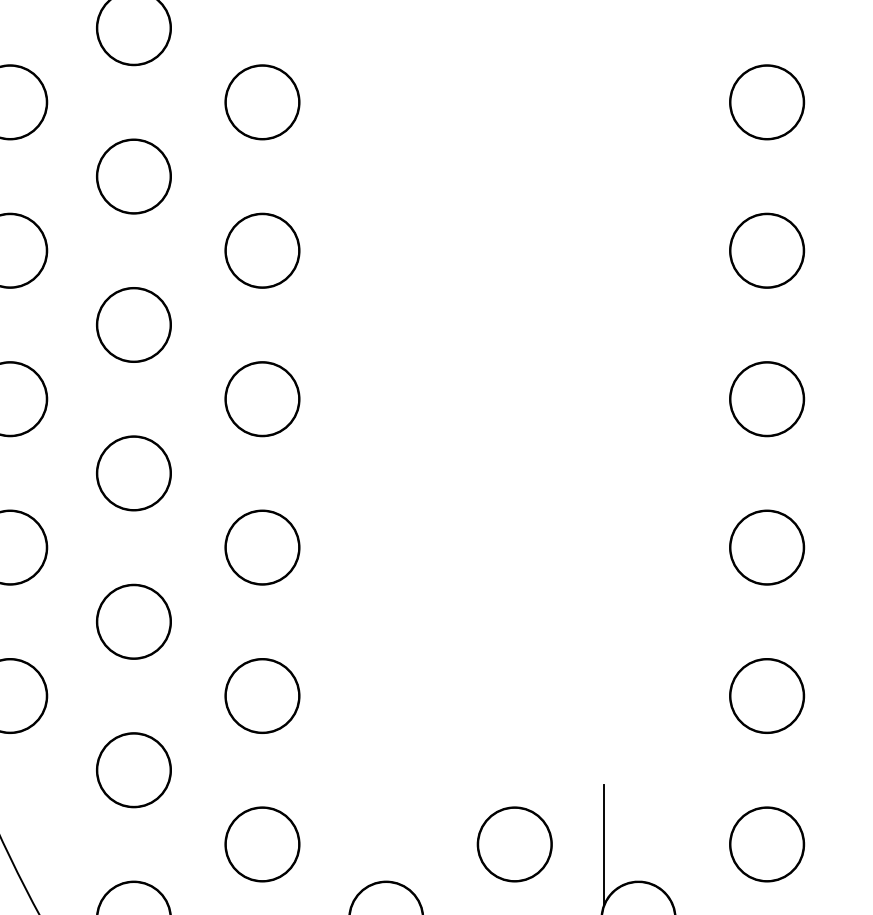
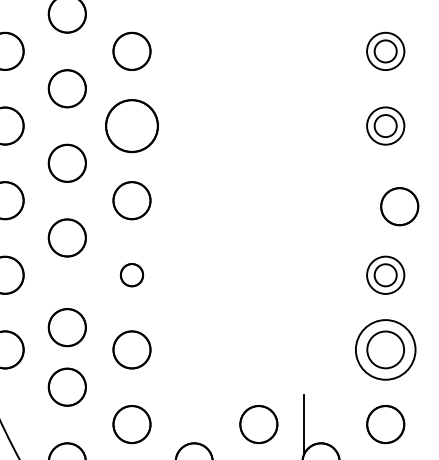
circle: (766, 102) -> (385, 51), size x0.6
circle: (261, 249) -> (131, 125), size x1.4
circle: (766, 249) -> (385, 125), size x0.6
circle: (766, 398) -> (399, 206), moved
circle: (261, 546) -> (131, 274), size x0.6
circle: (766, 546) -> (385, 274), size x0.6
circle: (132, 621) -> (66, 327), moved
circle: (766, 695) -> (385, 349), size x1.6

